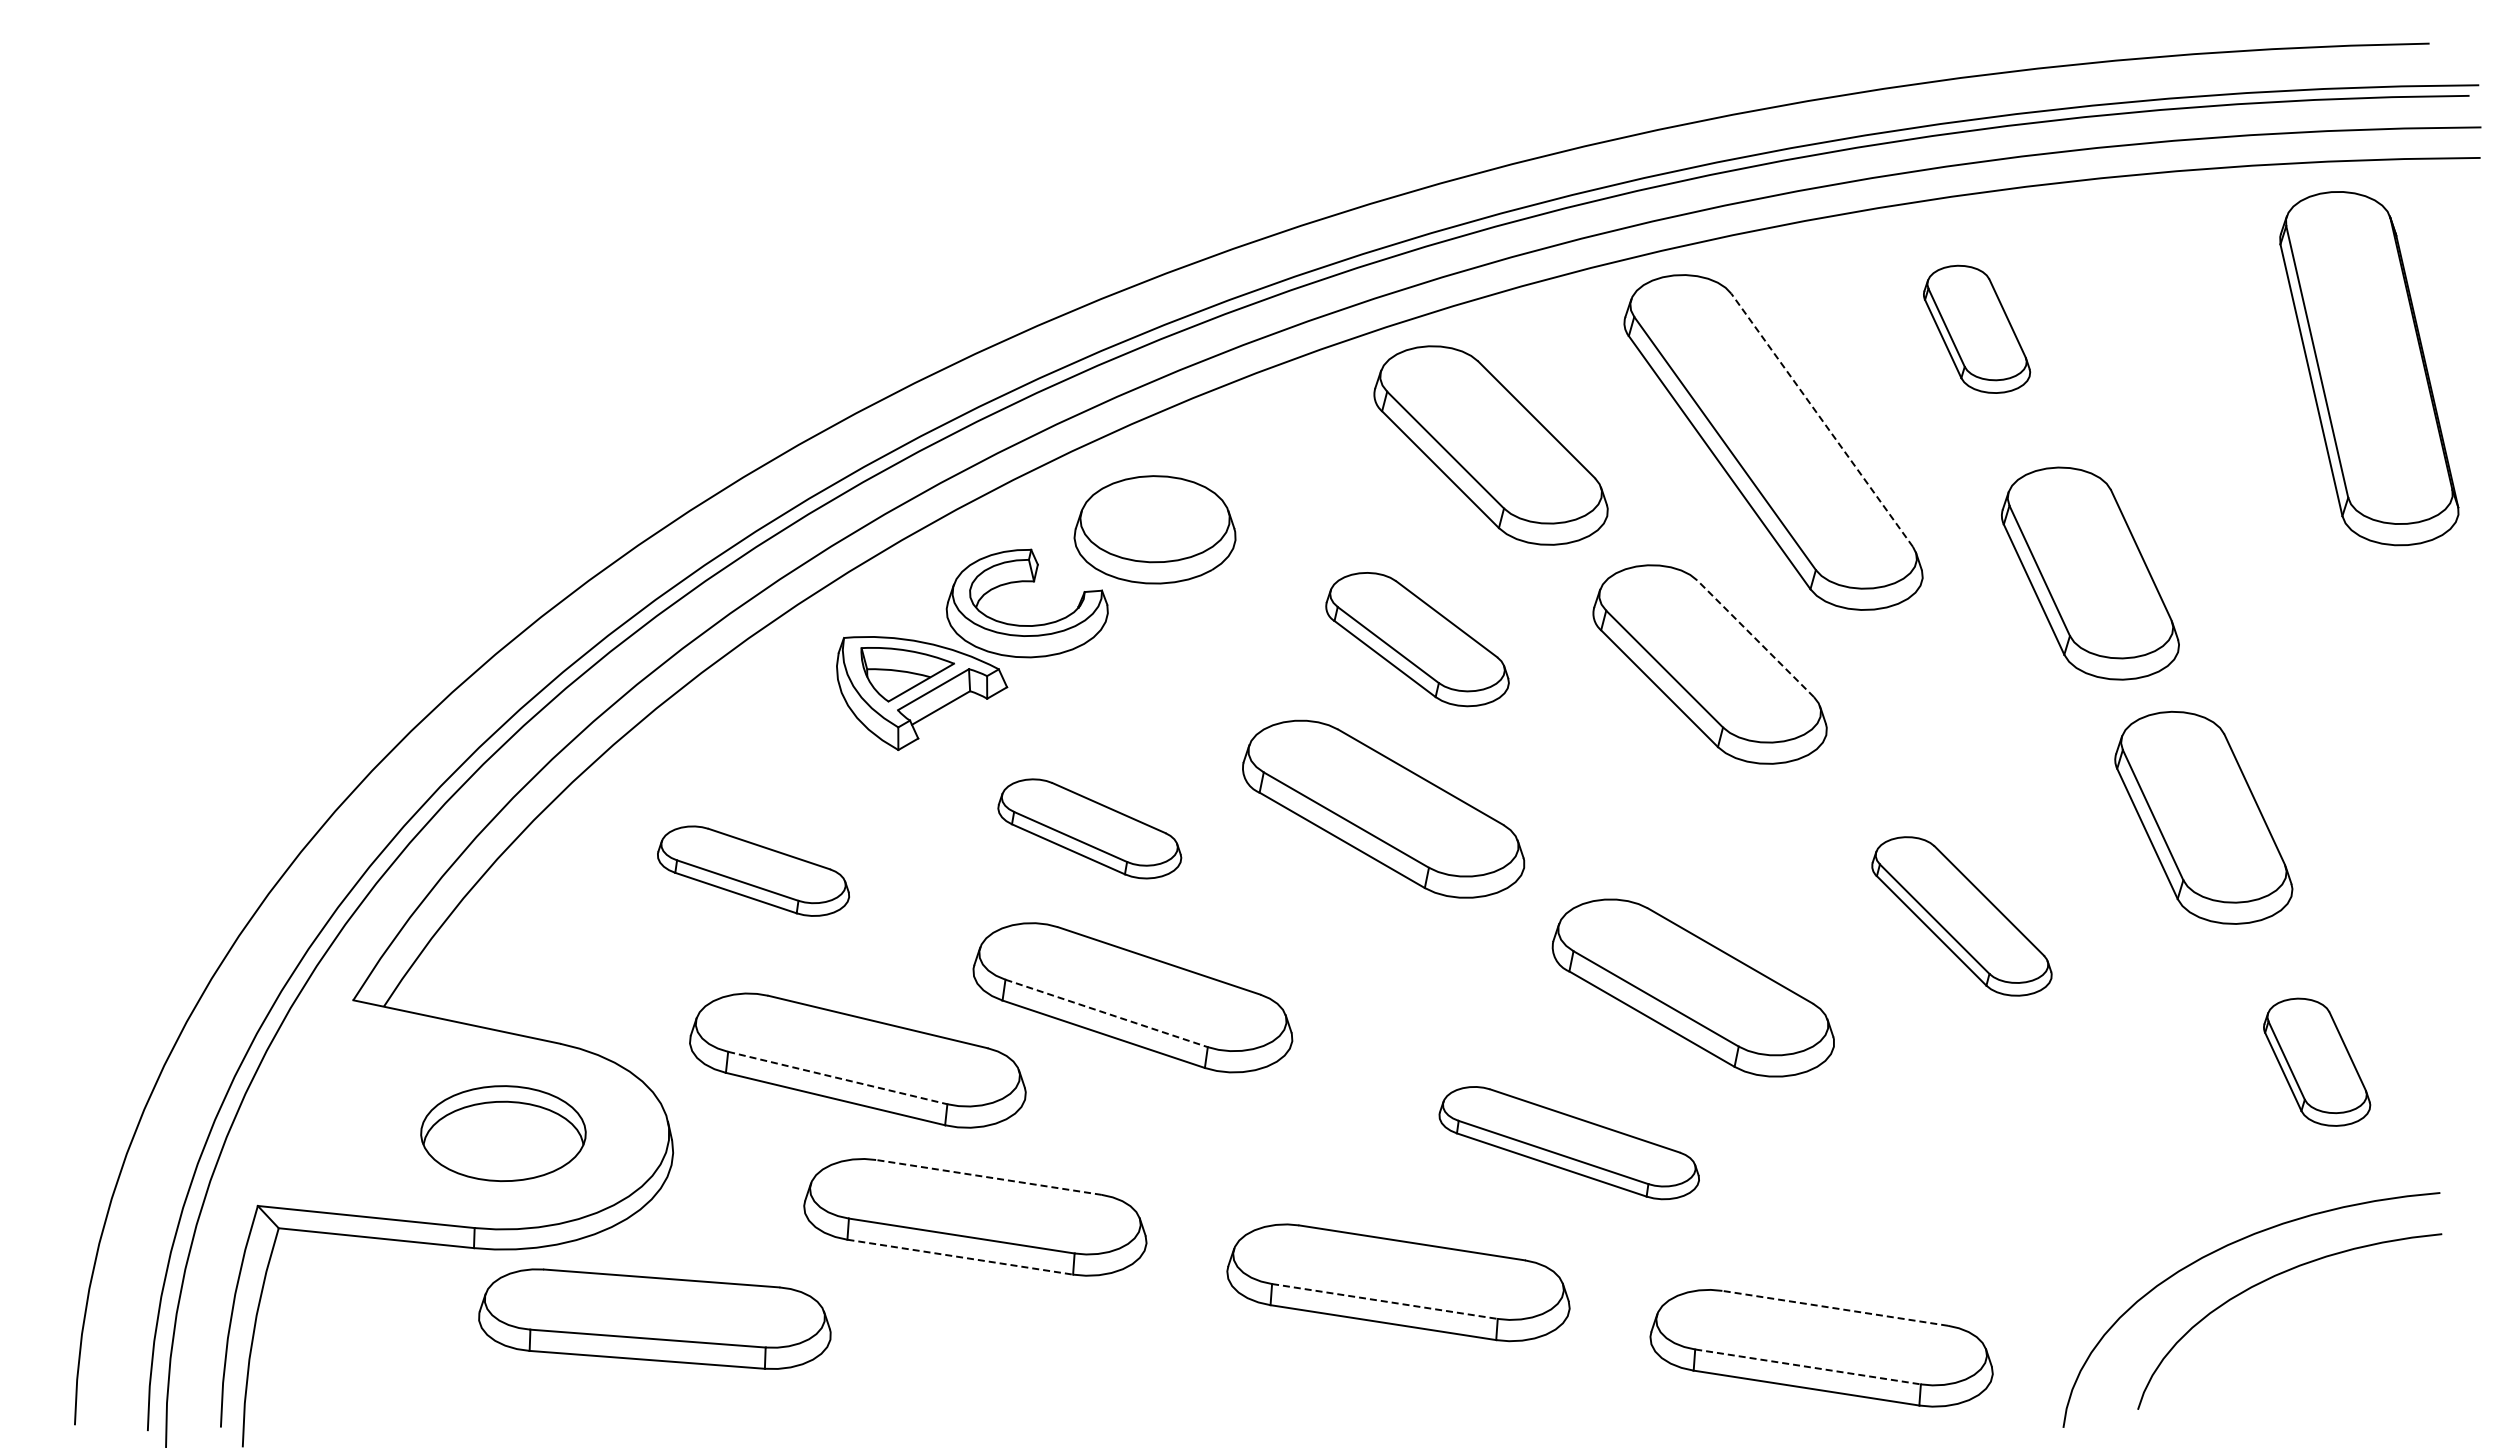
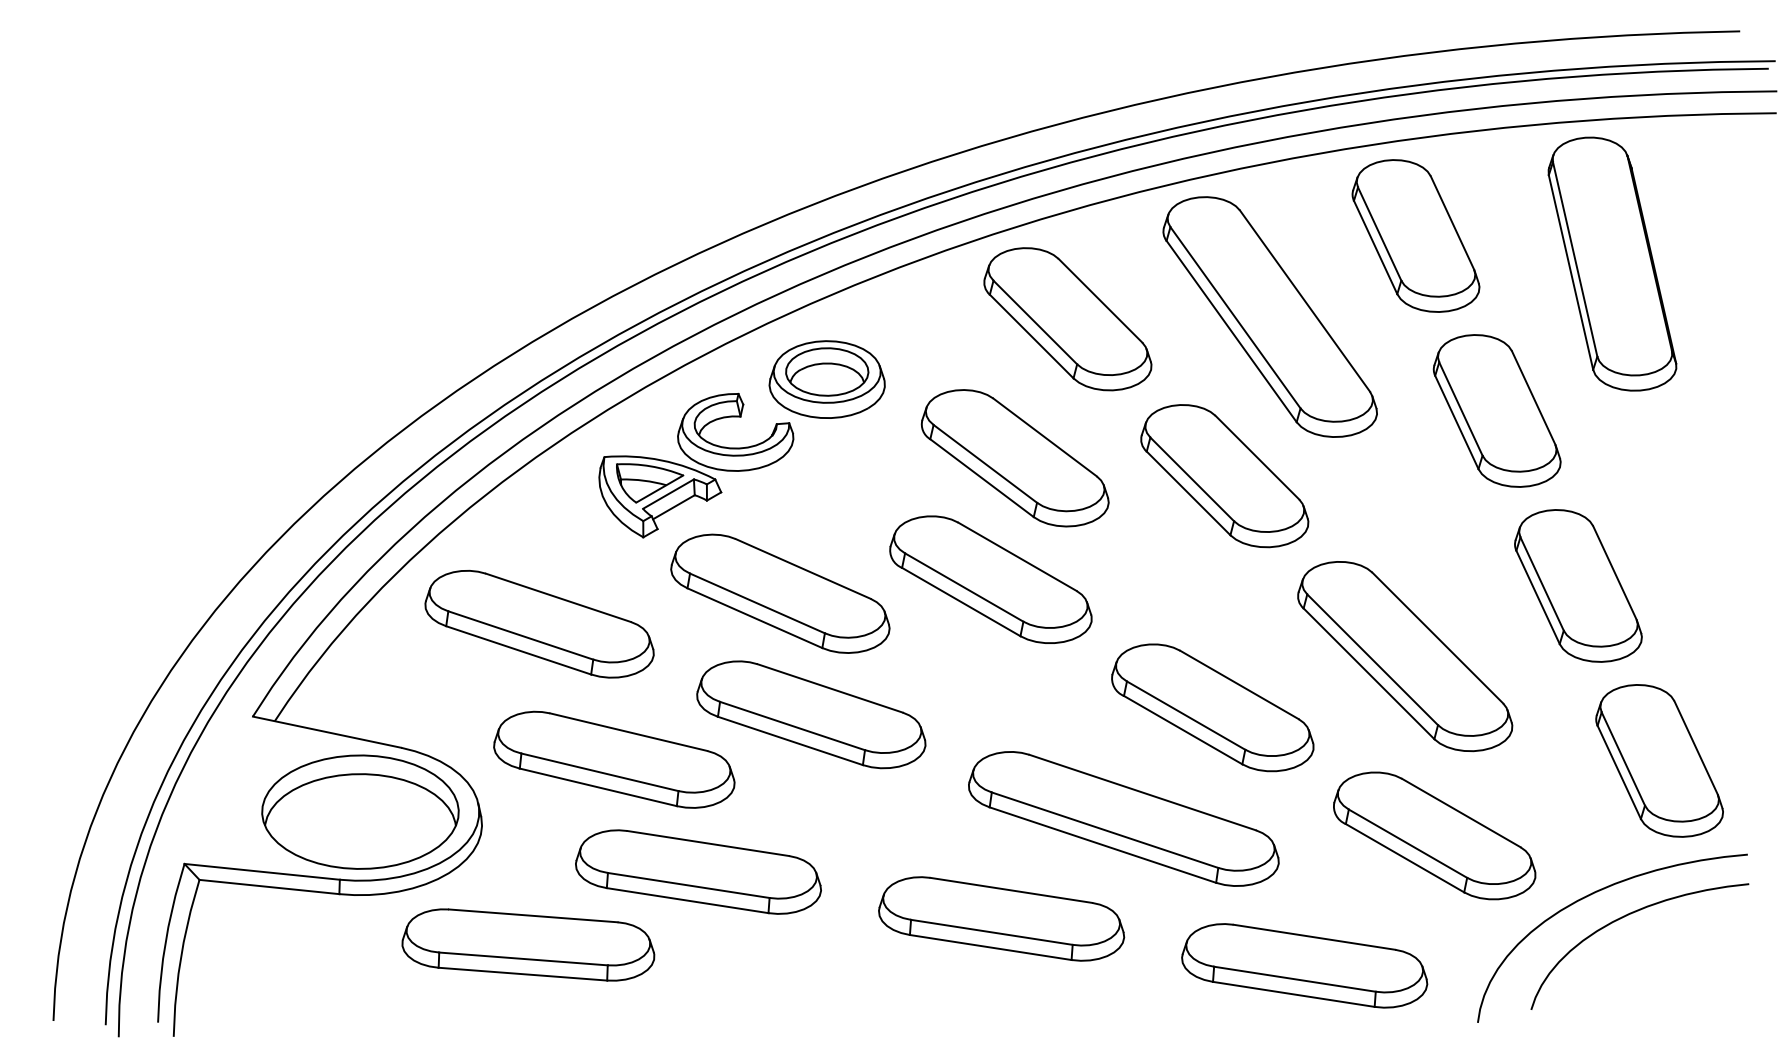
part: (1976, 329) -> (1415, 236), size x1.67
part: (2369, 368) -> (1612, 264), moved
line: (1822, 420) -> (1305, 301), dashed -> solid
part: (1154, 519) -> (826, 372), added
line: (1755, 638) -> (1257, 457), dashed -> solid
part: (1417, 639) -> (1015, 458), size x1.43
part: (1089, 828) -> (780, 593), size x1.67
part: (753, 870) -> (539, 623), size x1.67
part: (1961, 916) -> (1404, 656), size x1.67
line: (1106, 1013) -> (792, 726), dashed -> solid
part: (2316, 1062) -> (1659, 761), size x1.67
line: (837, 1078) -> (599, 772), dashed -> solid
part: (503, 1133) -> (360, 812), size x1.67
part: (1569, 1142) -> (1124, 818), size x1.67
part: (2002, 1166) -> (1434, 835), added
line: (988, 1177) -> (707, 843), dashed -> solid
line: (960, 1257) -> (687, 900), dashed -> solid
line: (1385, 1301) -> (992, 932), dashed -> solid
line: (1834, 1308) -> (1313, 937), dashed -> solid
part: (654, 1318) -> (528, 944), moved
line: (1808, 1367) -> (1295, 979), dashed -> solid

